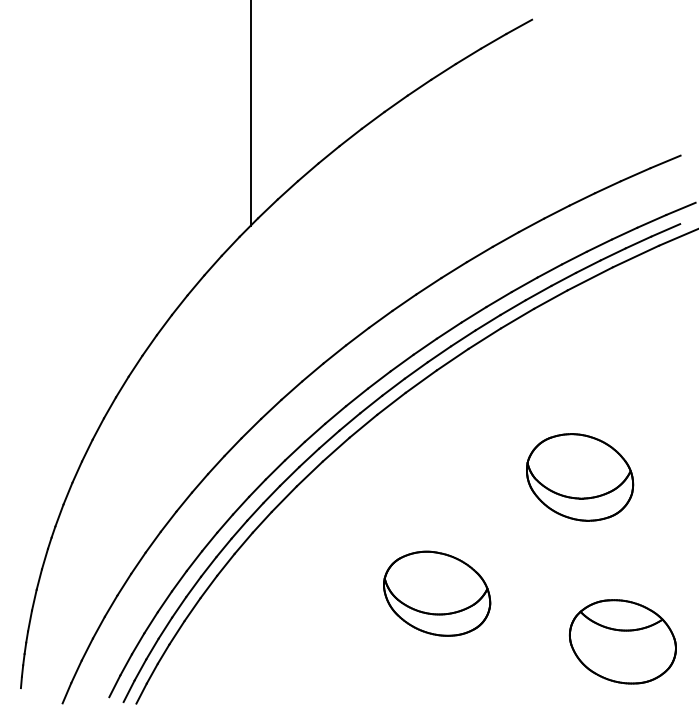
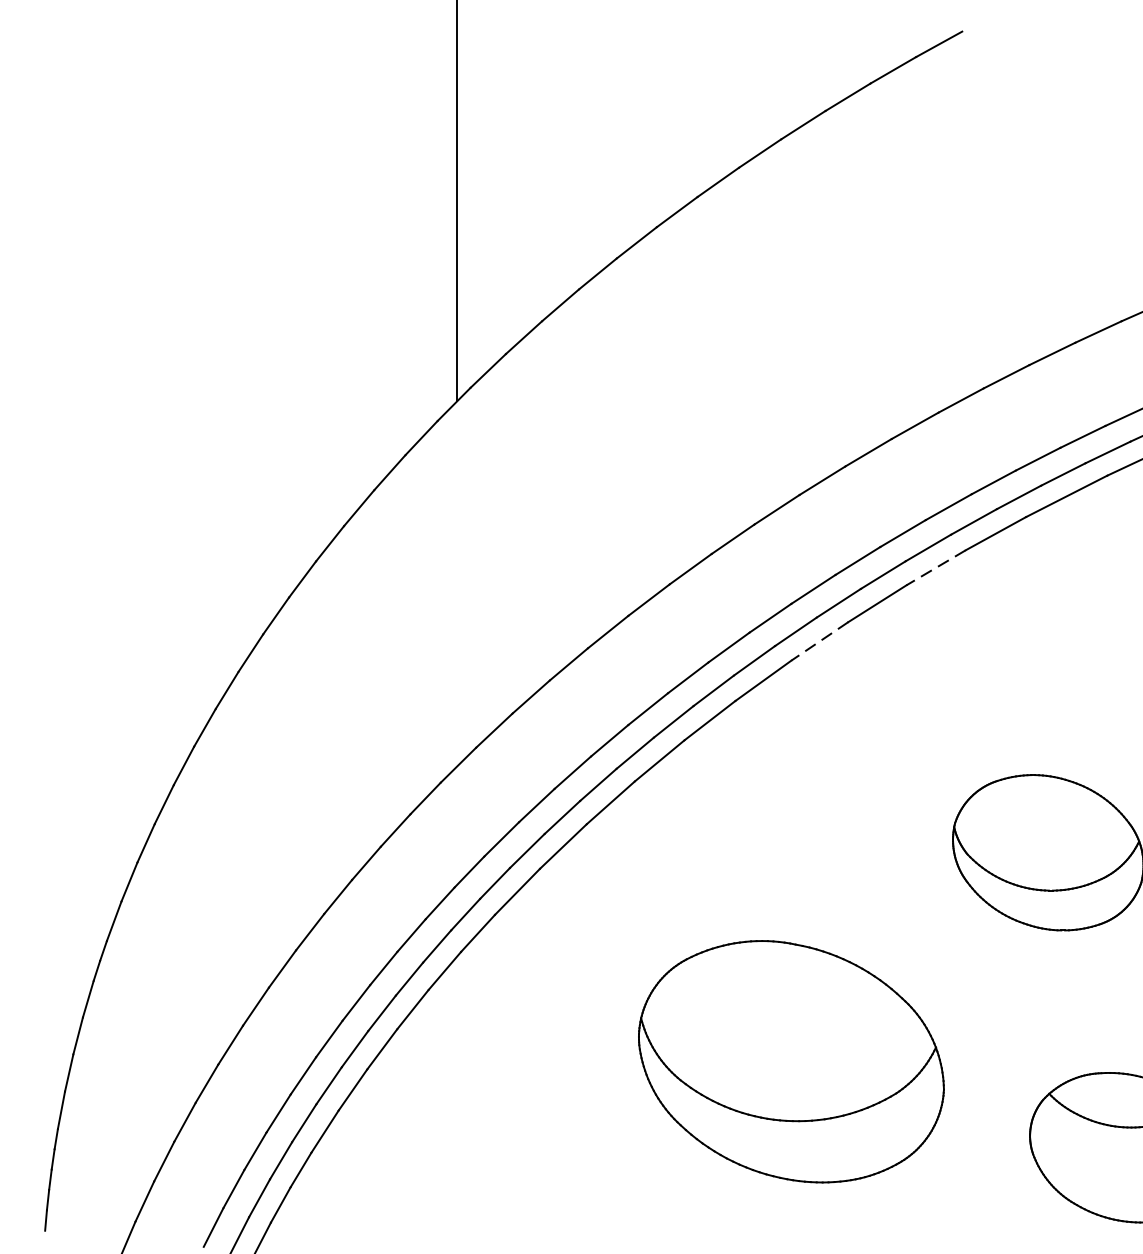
line: (517, 318) -> (936, 567), solid -> dashed
line: (452, 359) -> (819, 641), solid -> dashed
part: (437, 593) -> (792, 1060), size x1.6

